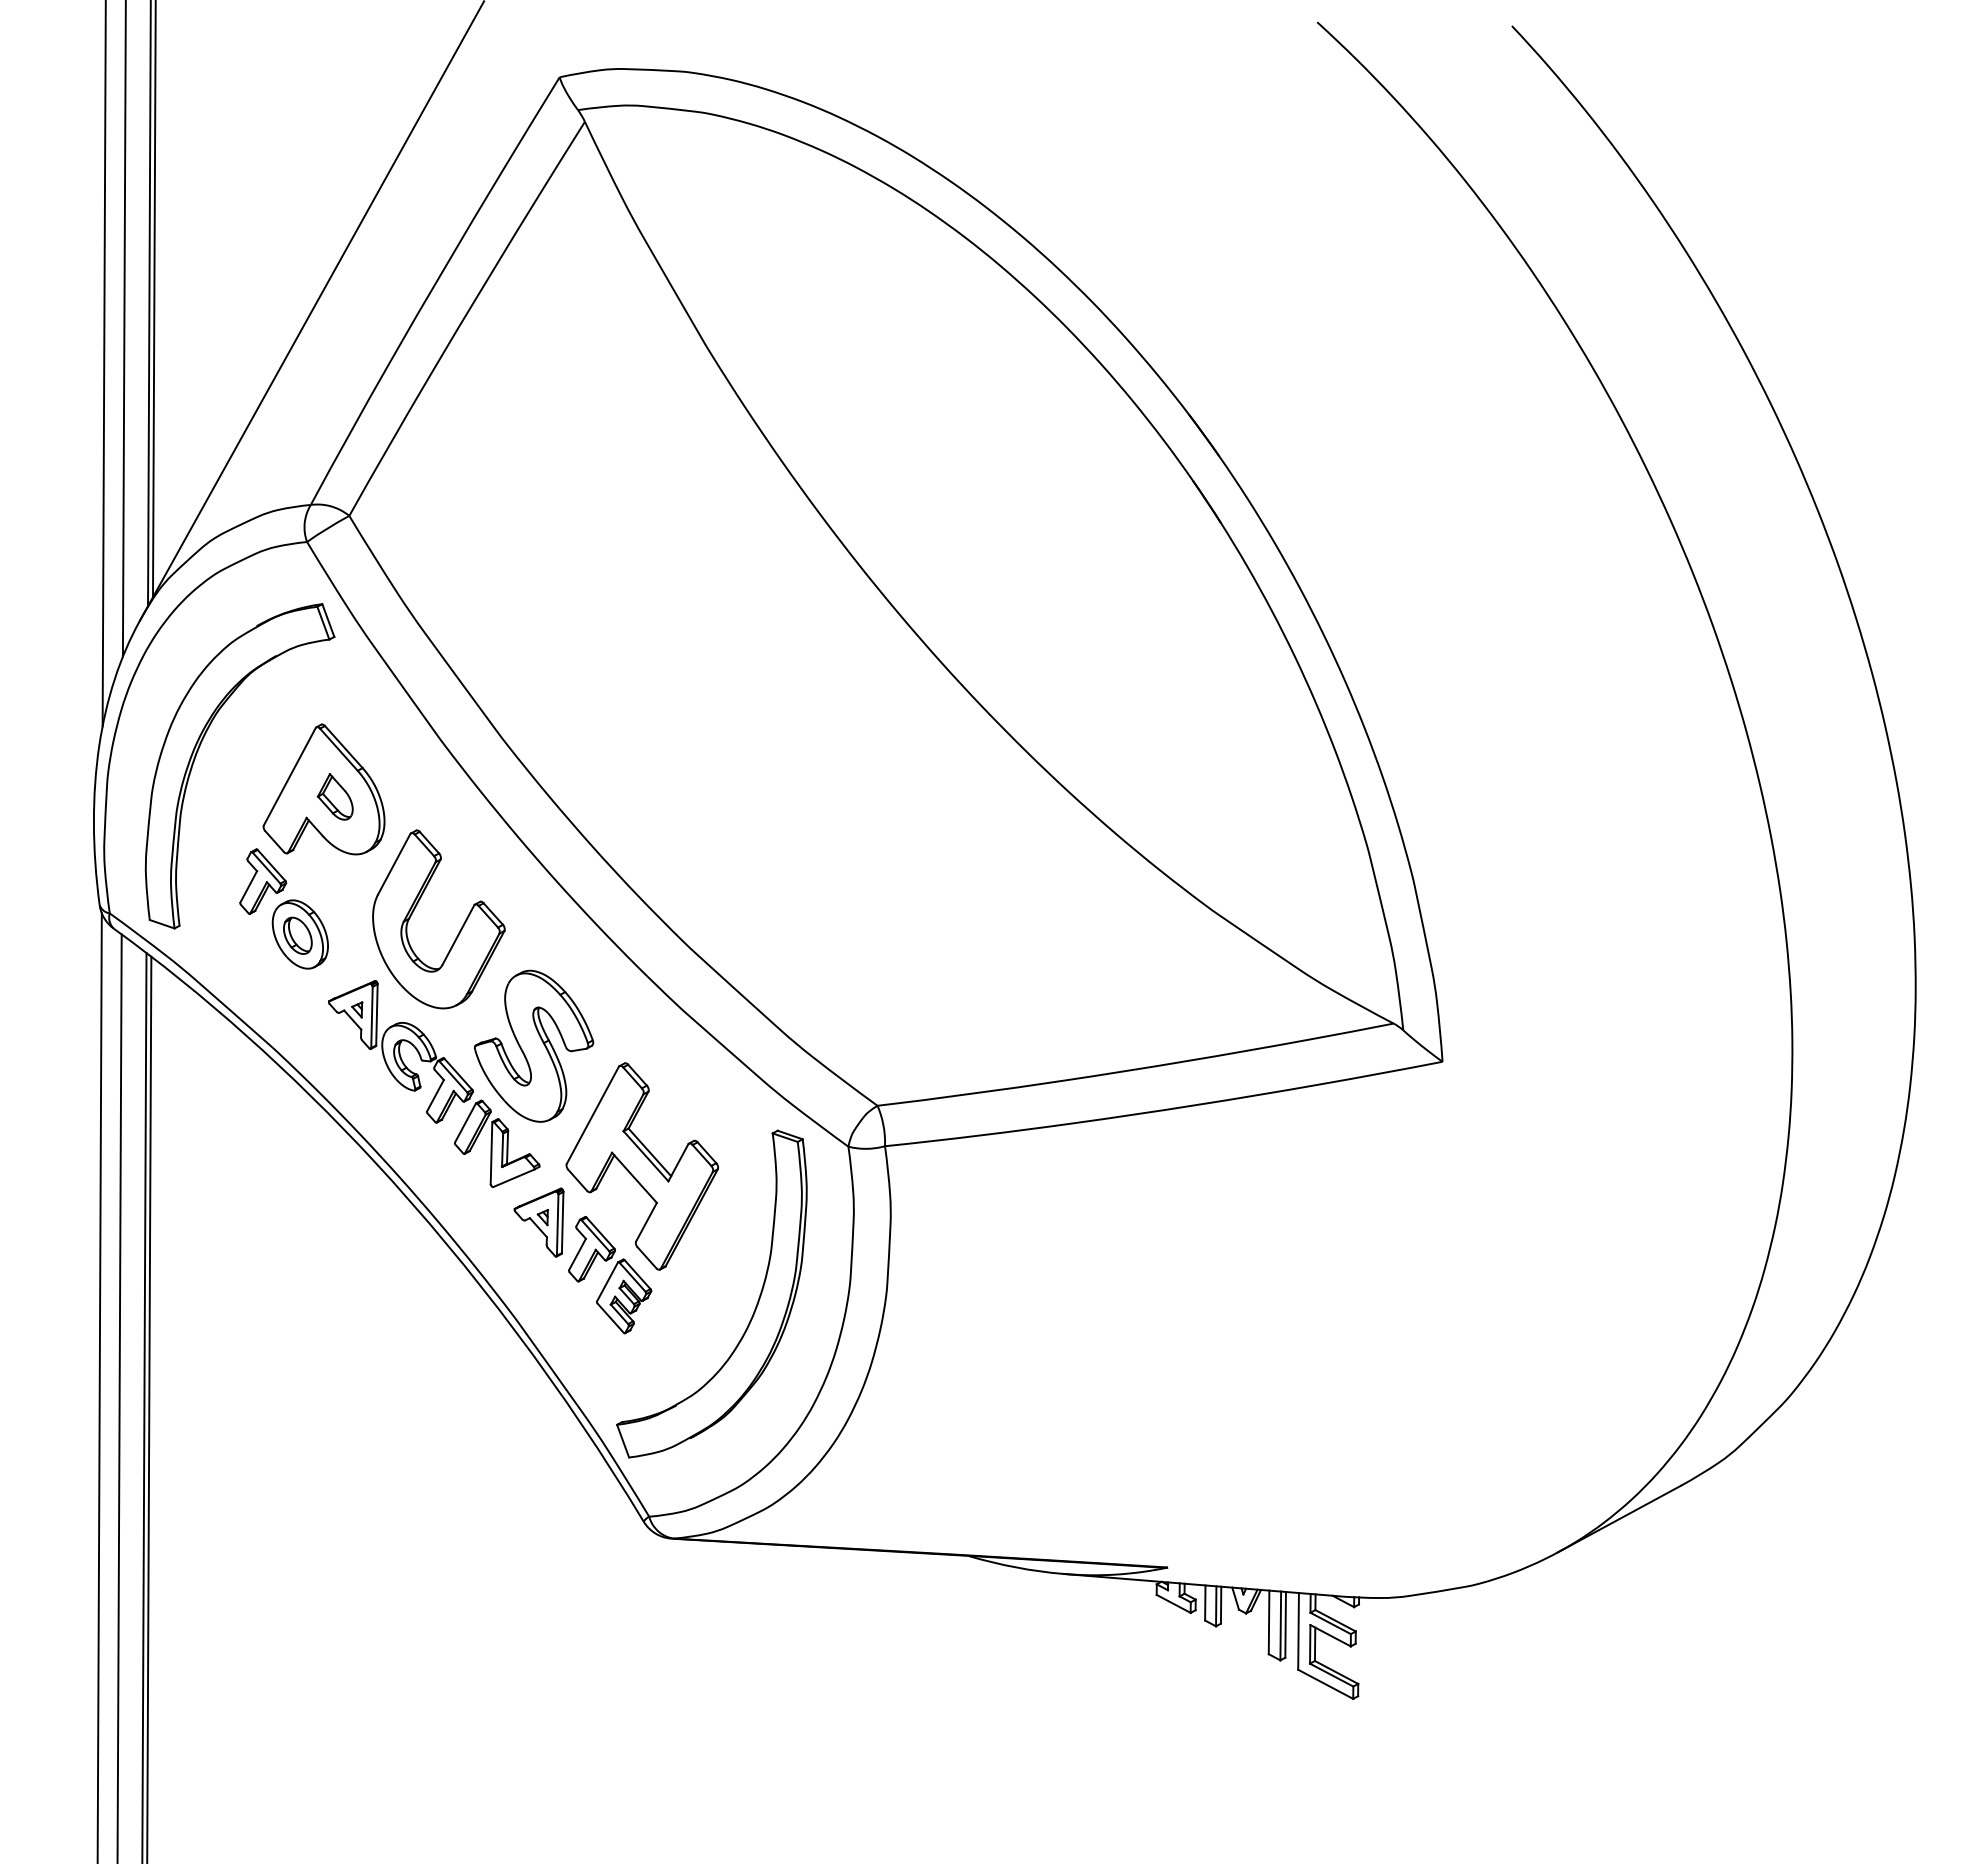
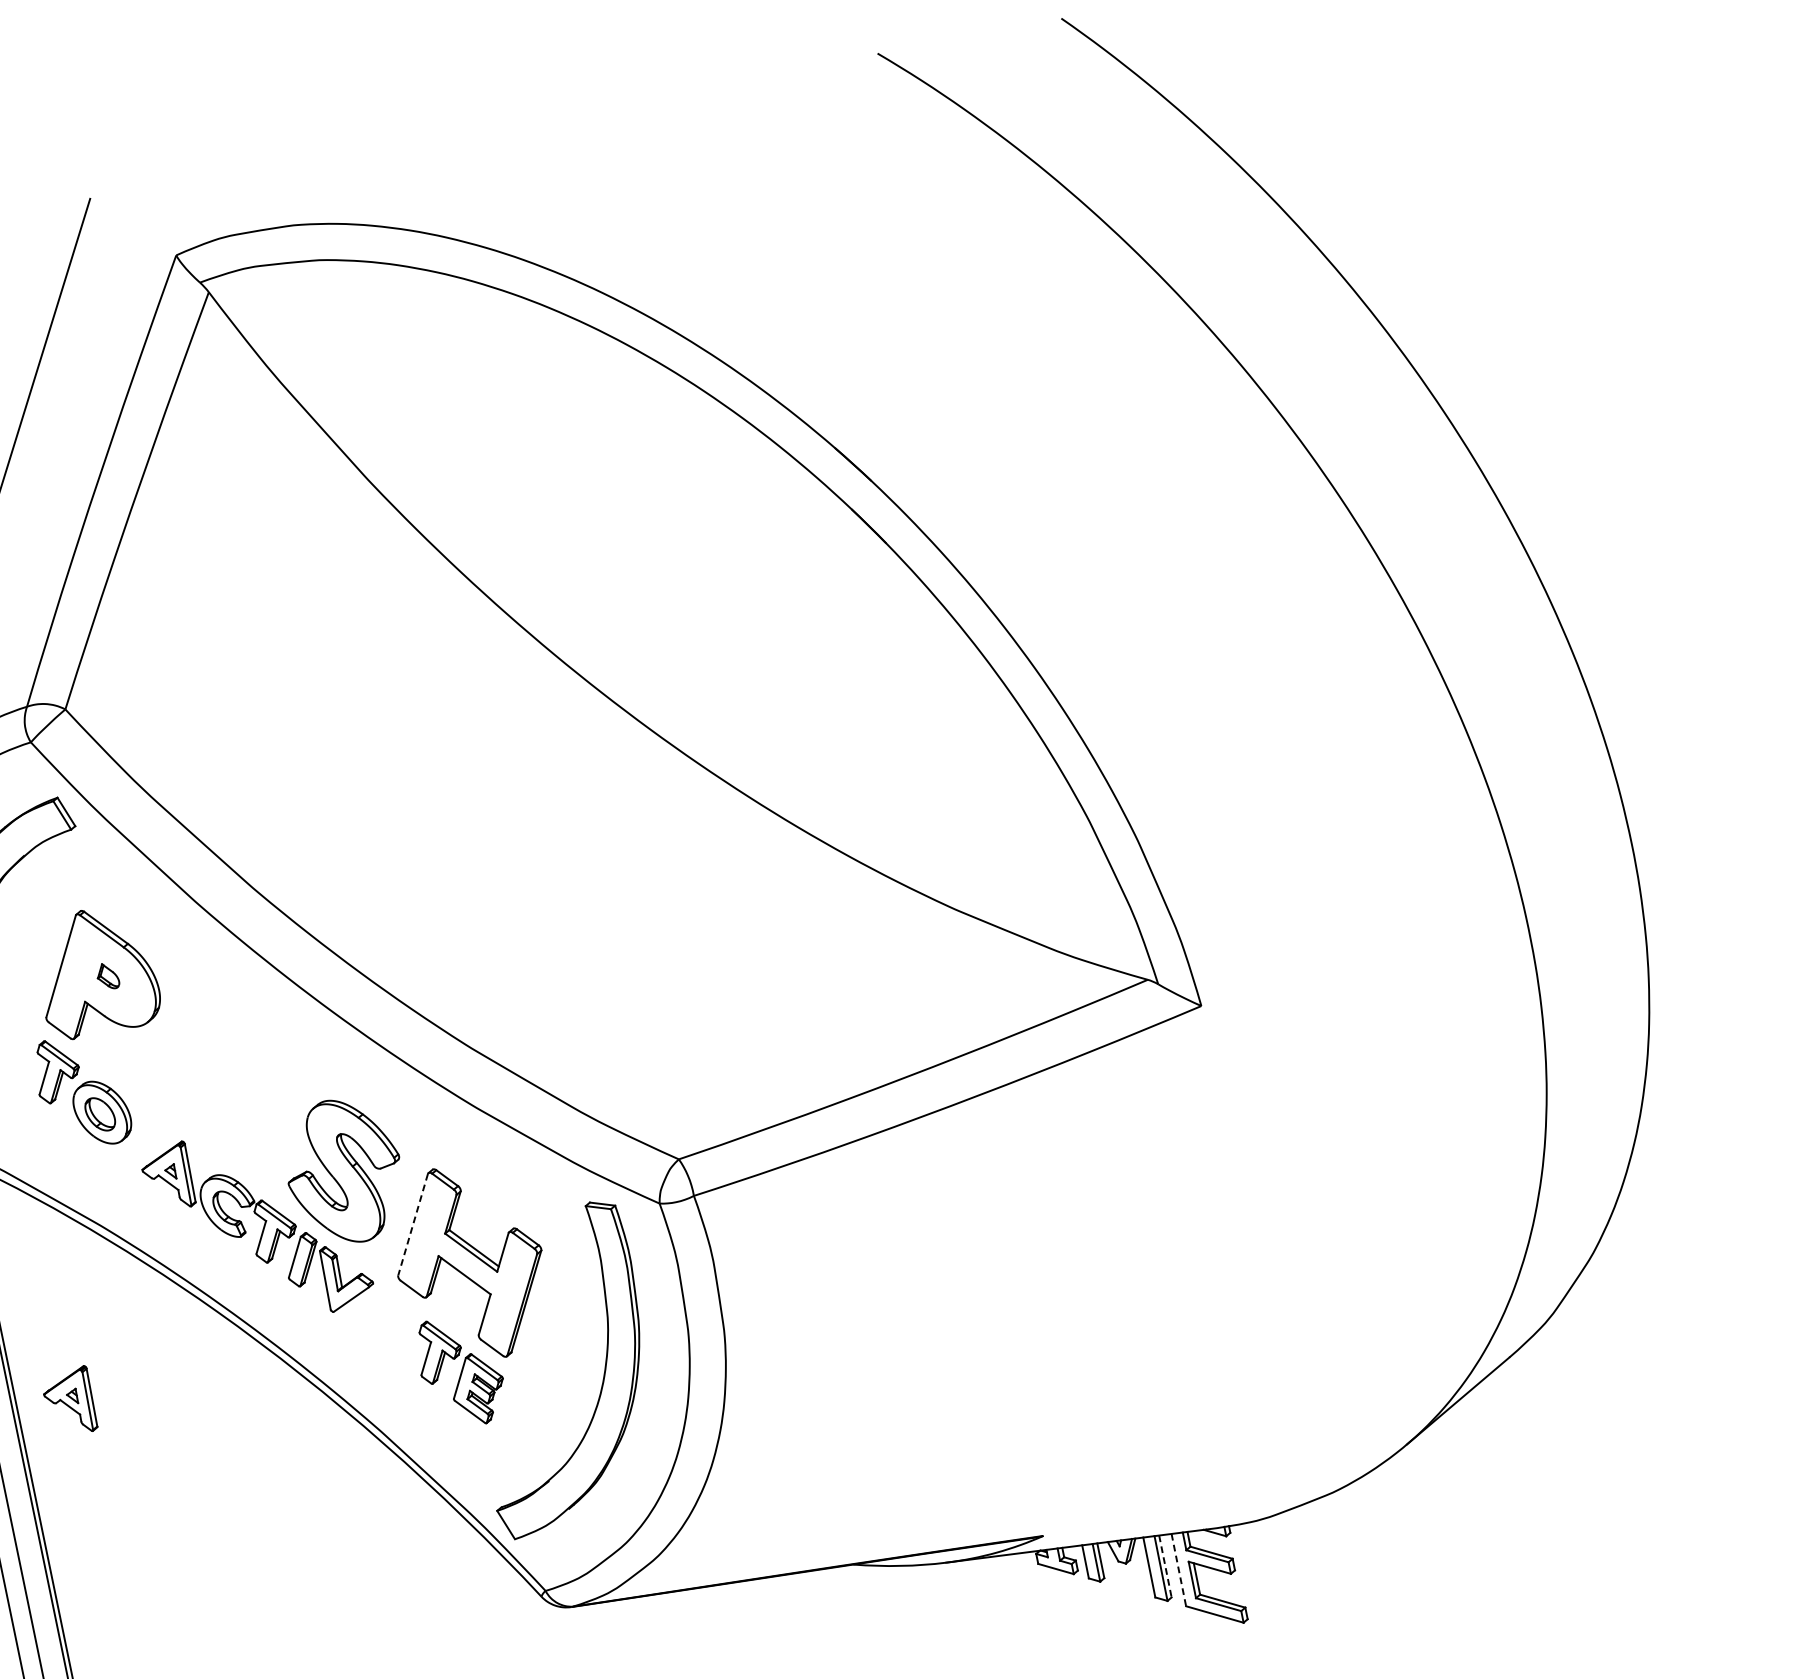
part: (334, 796) -> (107, 976), size x0.6
part: (459, 930) -> (251, 1077), removed
line: (592, 1115) -> (412, 1224), solid -> dashed
part: (538, 1222) -> (69, 1402), moved
line: (1285, 1624) -> (1165, 1566), solid -> dashed
line: (1298, 1631) -> (1178, 1570), solid -> dashed

